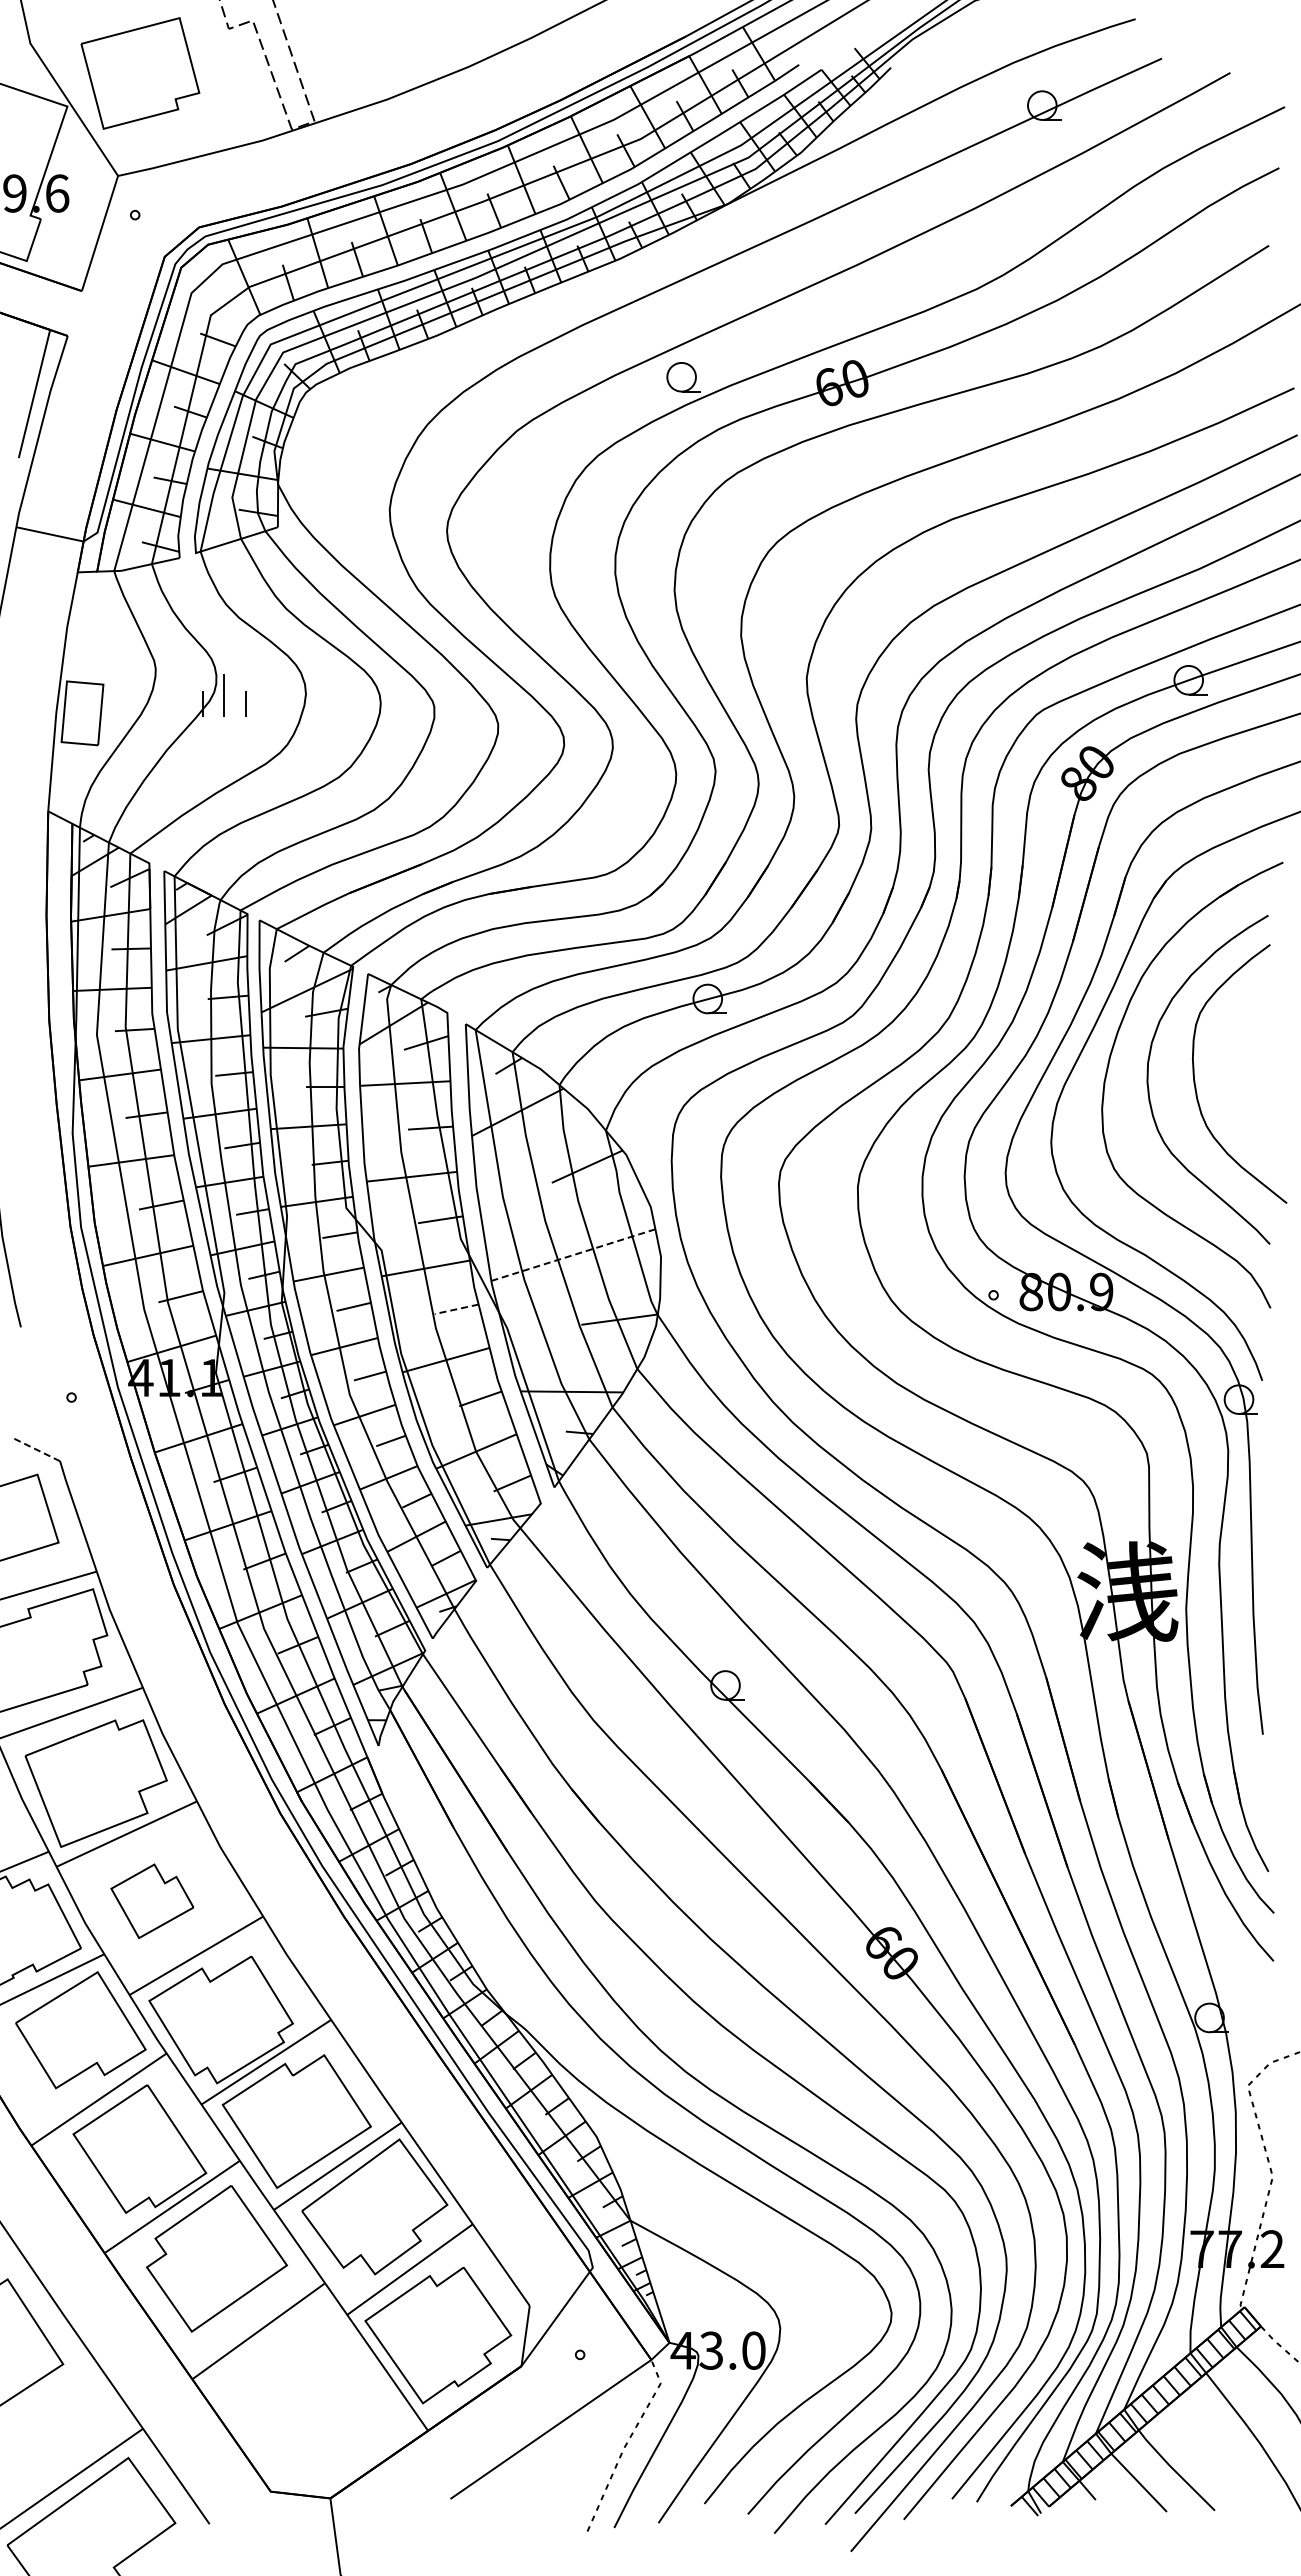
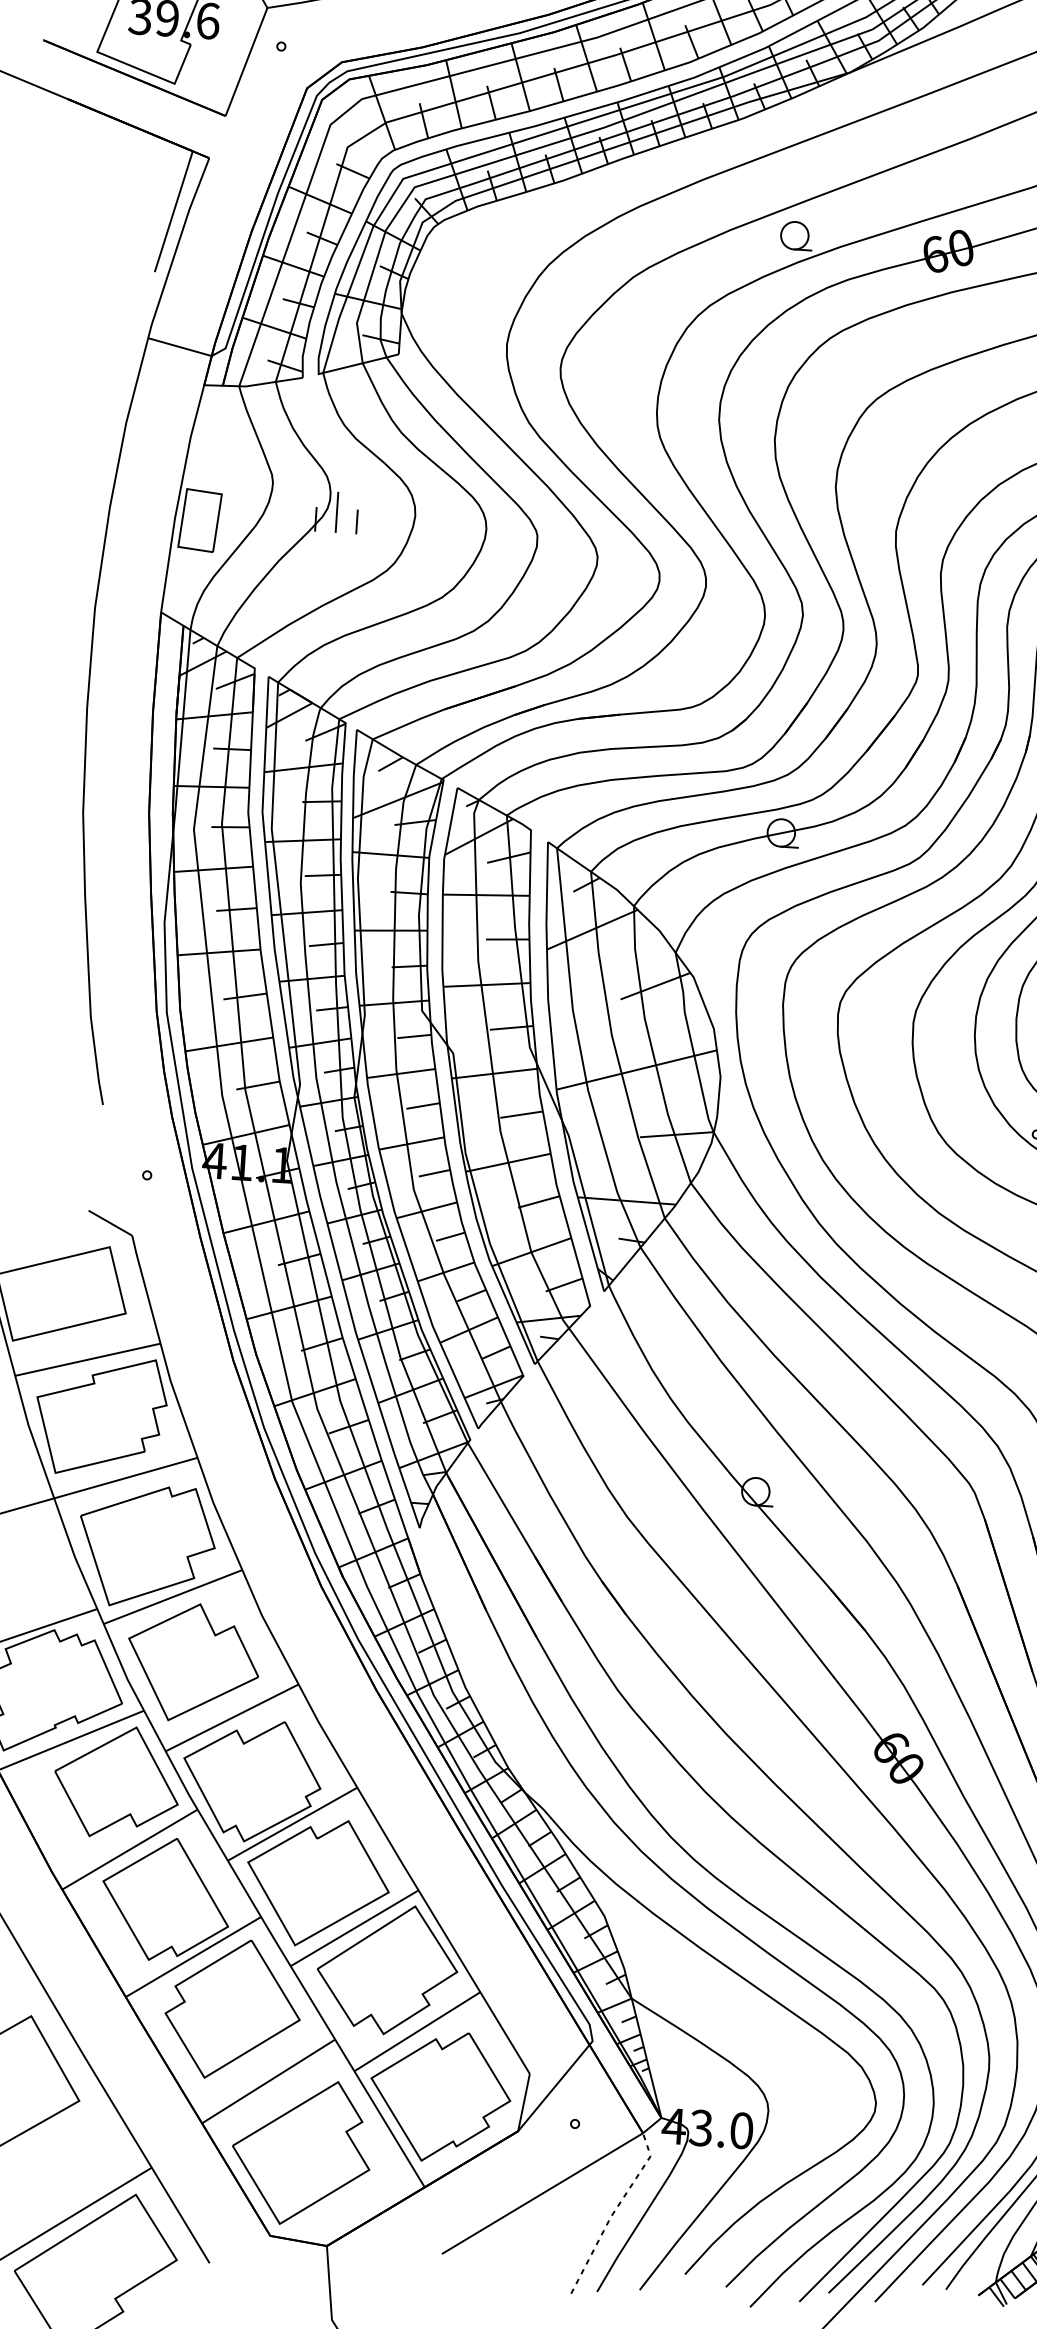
line: (572, 1255) -> (635, 1070), dashed -> solid
line: (456, 1309) -> (521, 1114), dashed -> solid
line: (36, 1449) -> (110, 1222), dashed -> solid
part: (152, 1901) -> (193, 1663), size x1.67
part: (297, 2402) -> (301, 2152), added

